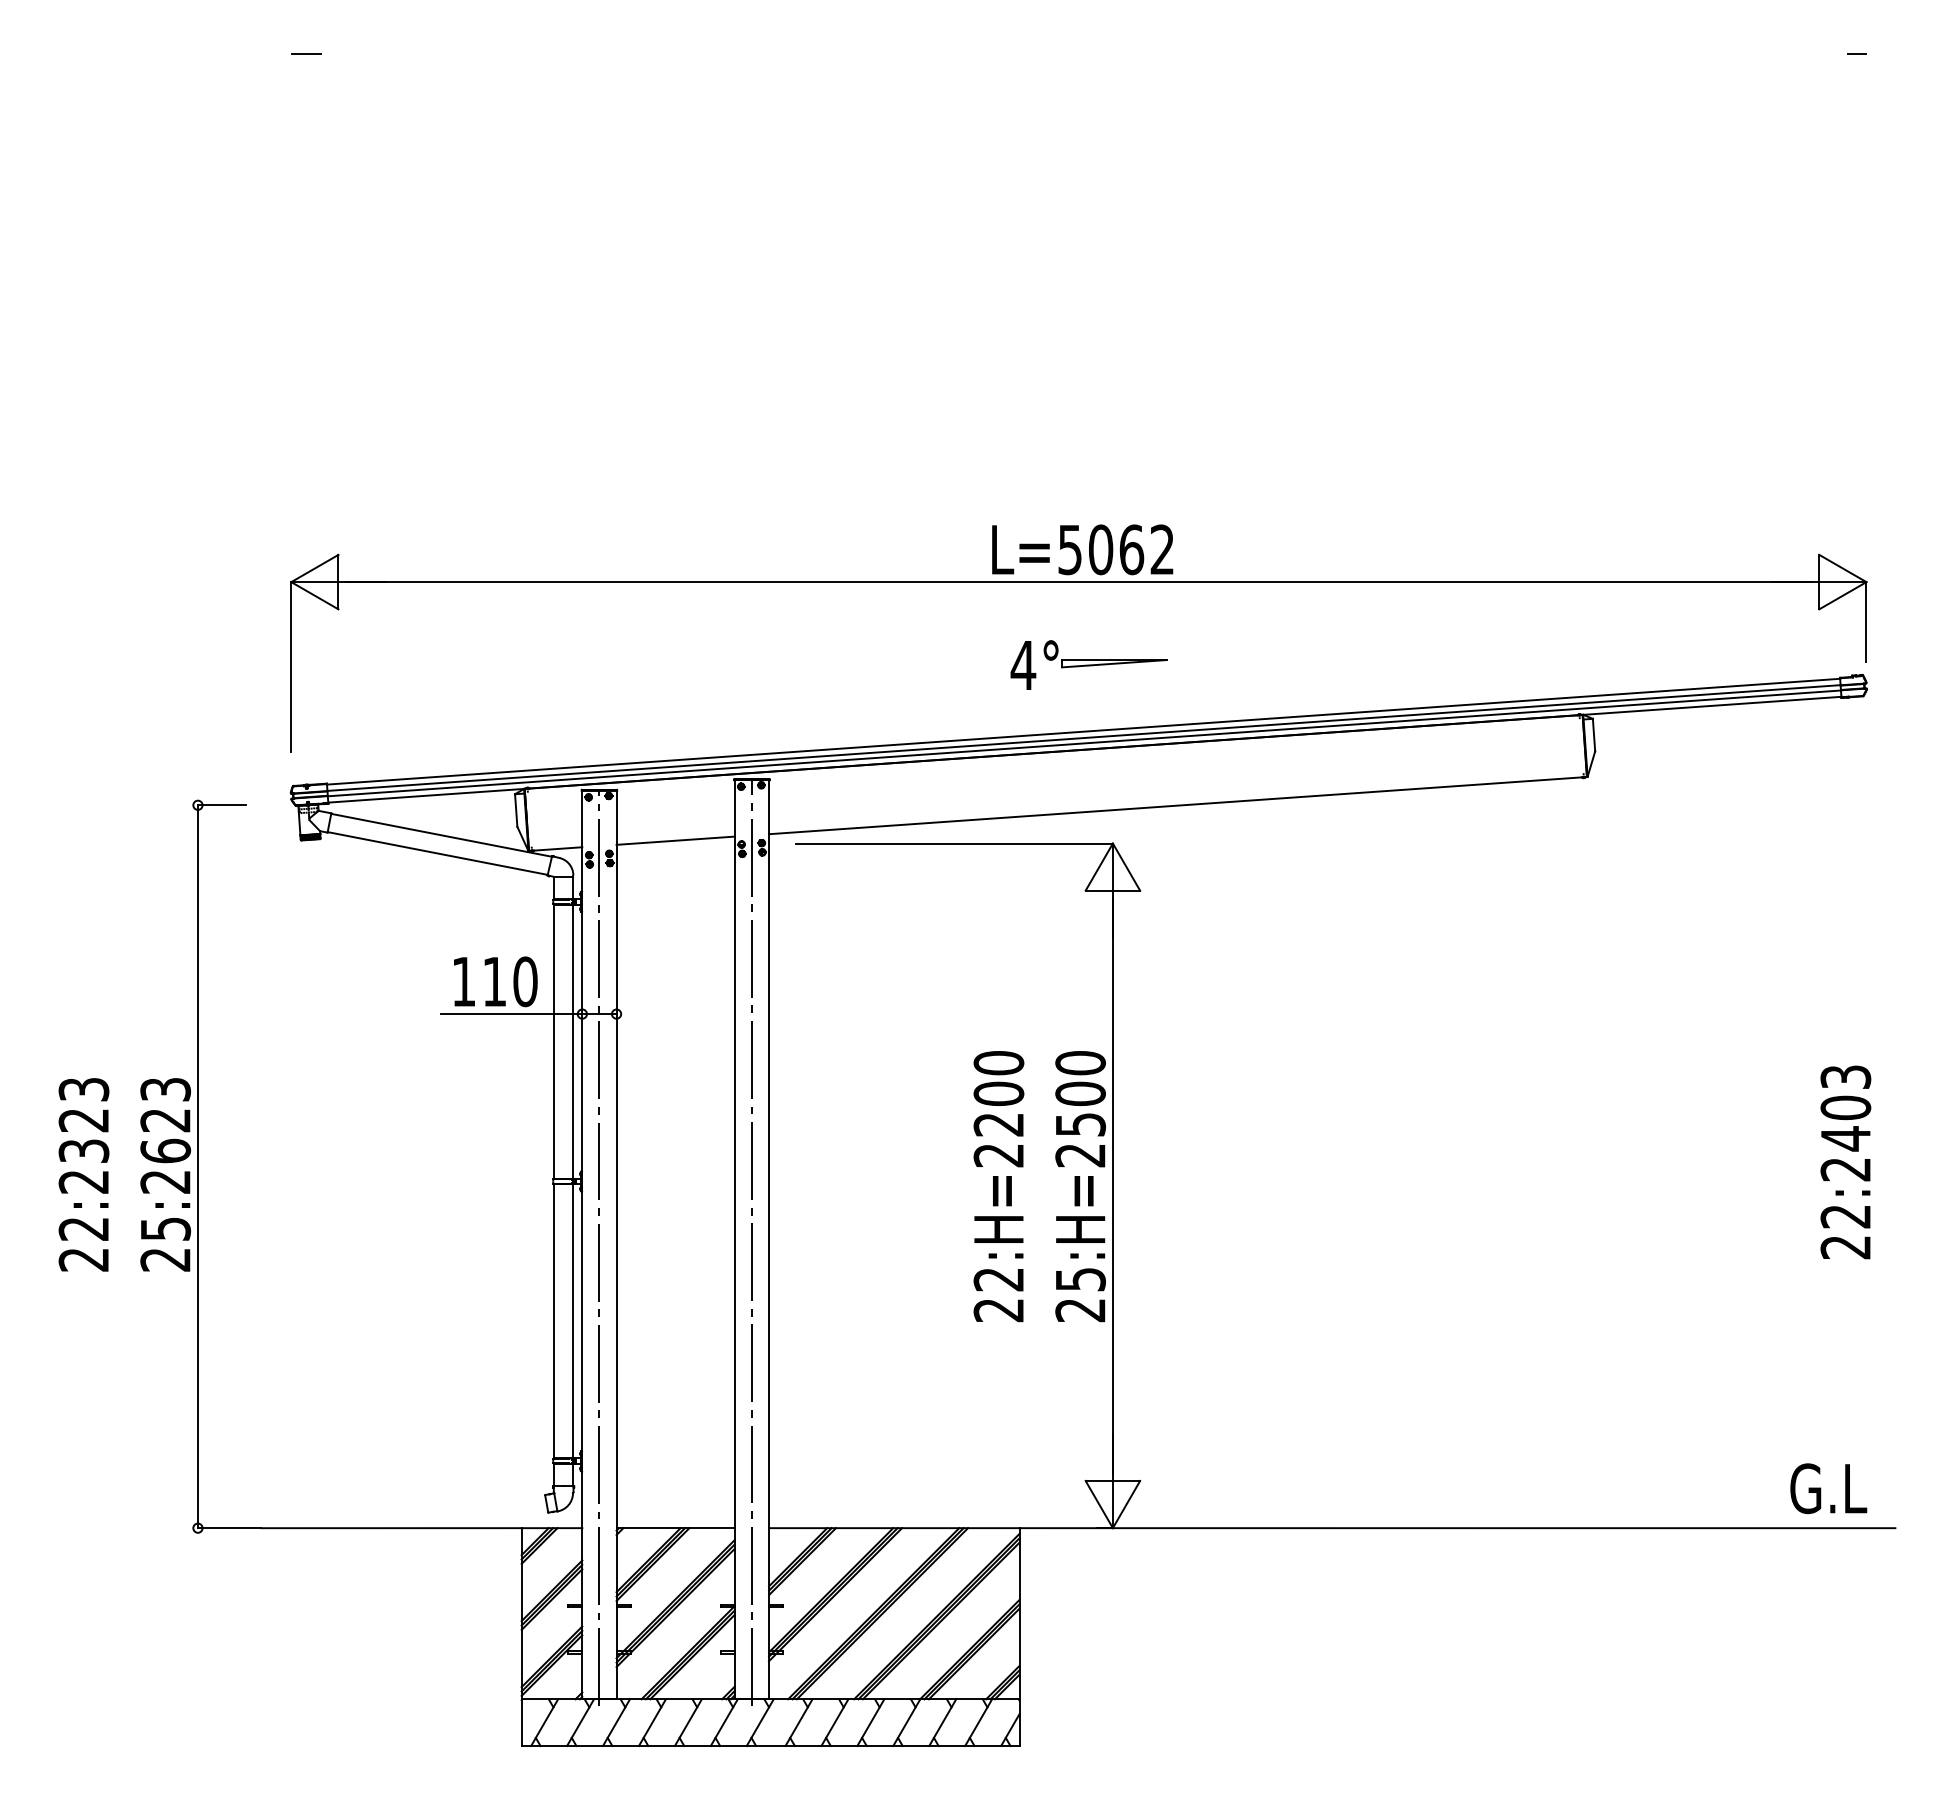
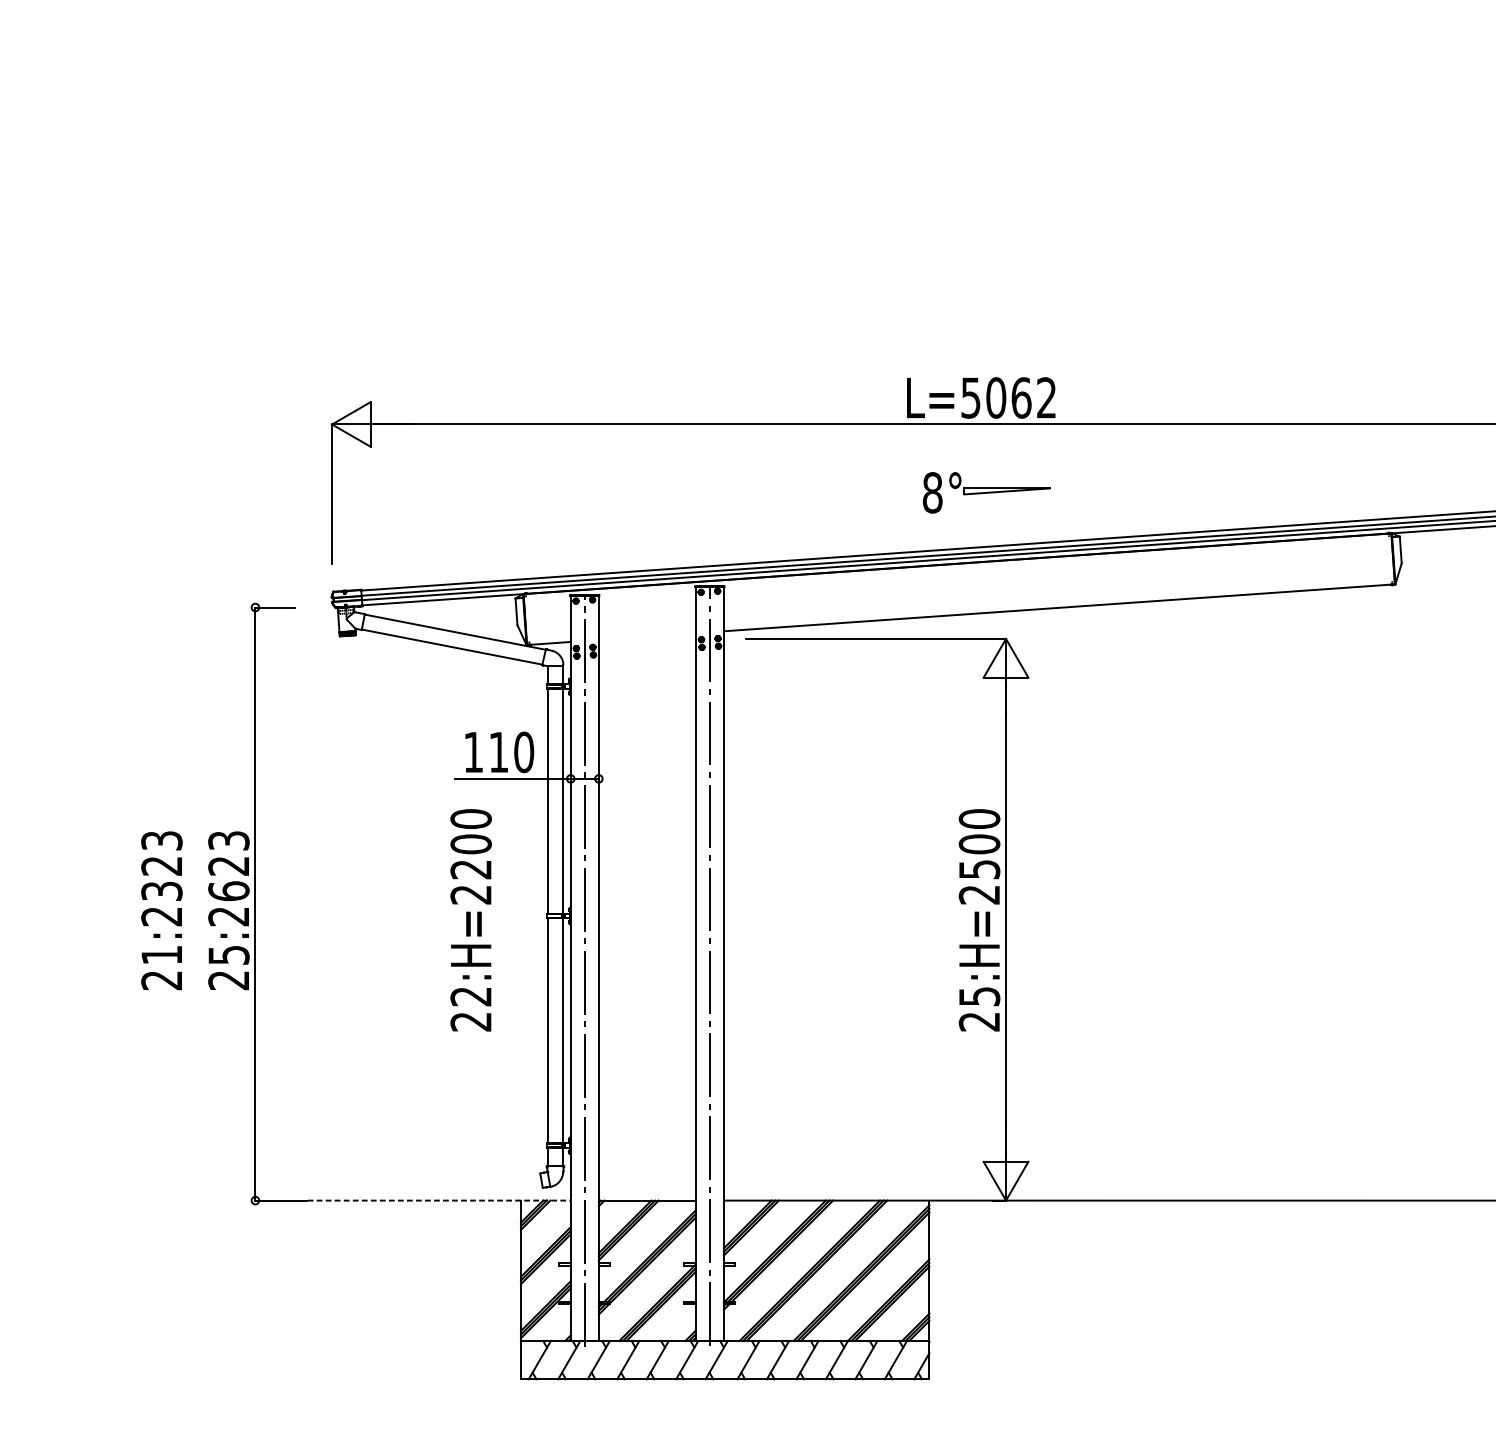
text: (1023, 665) -> (932, 492), 4° -> 8°
line: (675, 840) -> (647, 636), removed
text: (998, 1186) -> (470, 920), moved
text: (83, 1229) -> (161, 955), 22:2323 -> 21:2323
line: (422, 1528) -> (439, 1200), solid -> dashed

